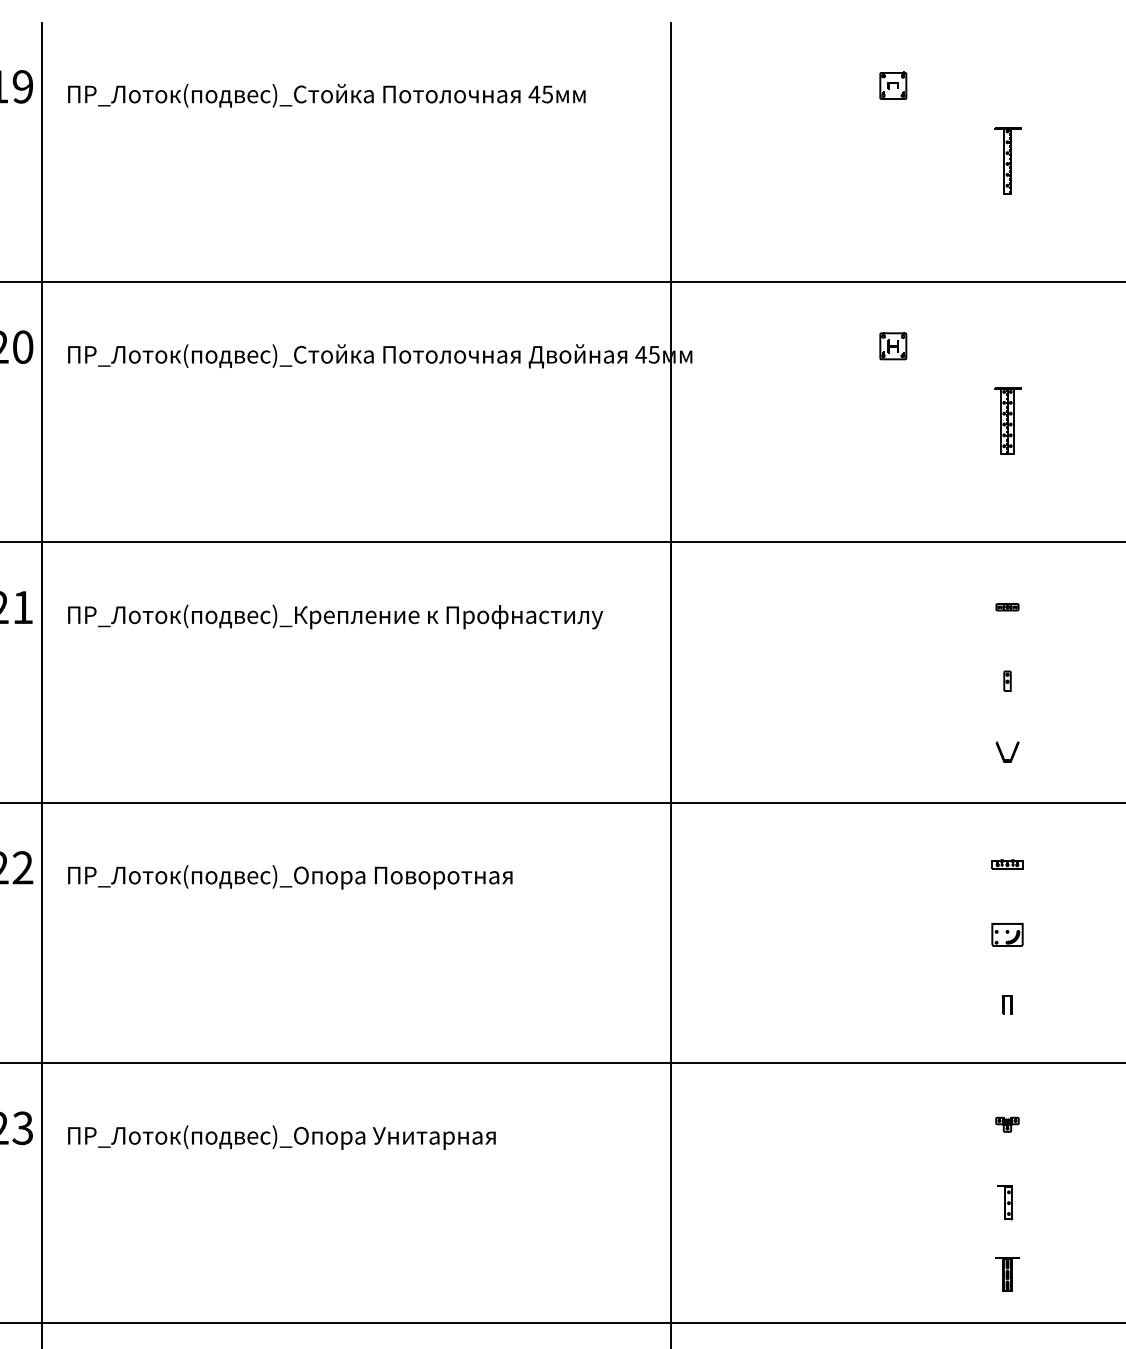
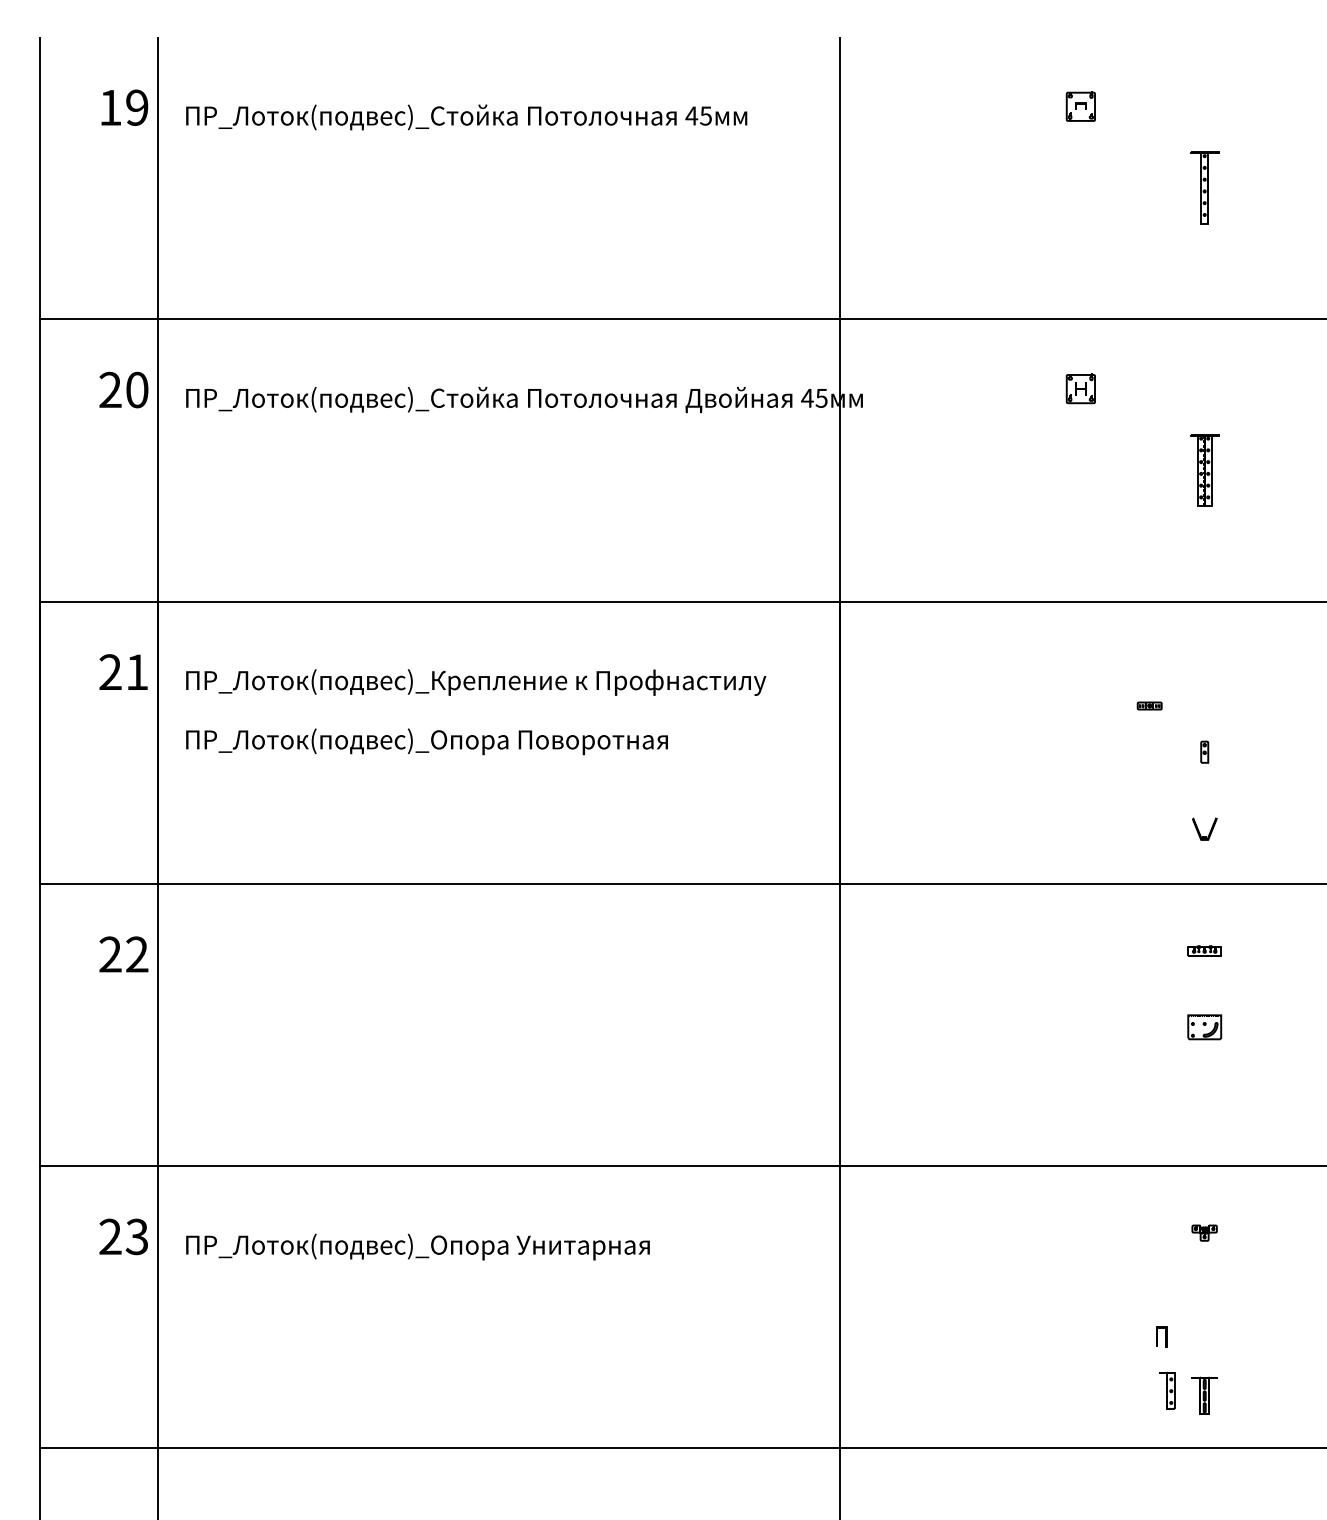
part: (1007, 606) -> (1149, 705), moved
text: (289, 877) -> (426, 741), moved
part: (1007, 1004) -> (1161, 1336), moved
part: (1005, 1202) -> (1167, 1390), moved

